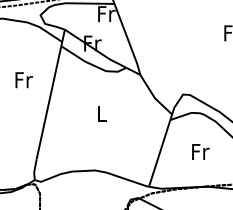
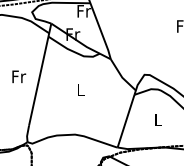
text: (23, 80) -> (18, 77), moved
text: (200, 151) -> (158, 119), Fr -> L

